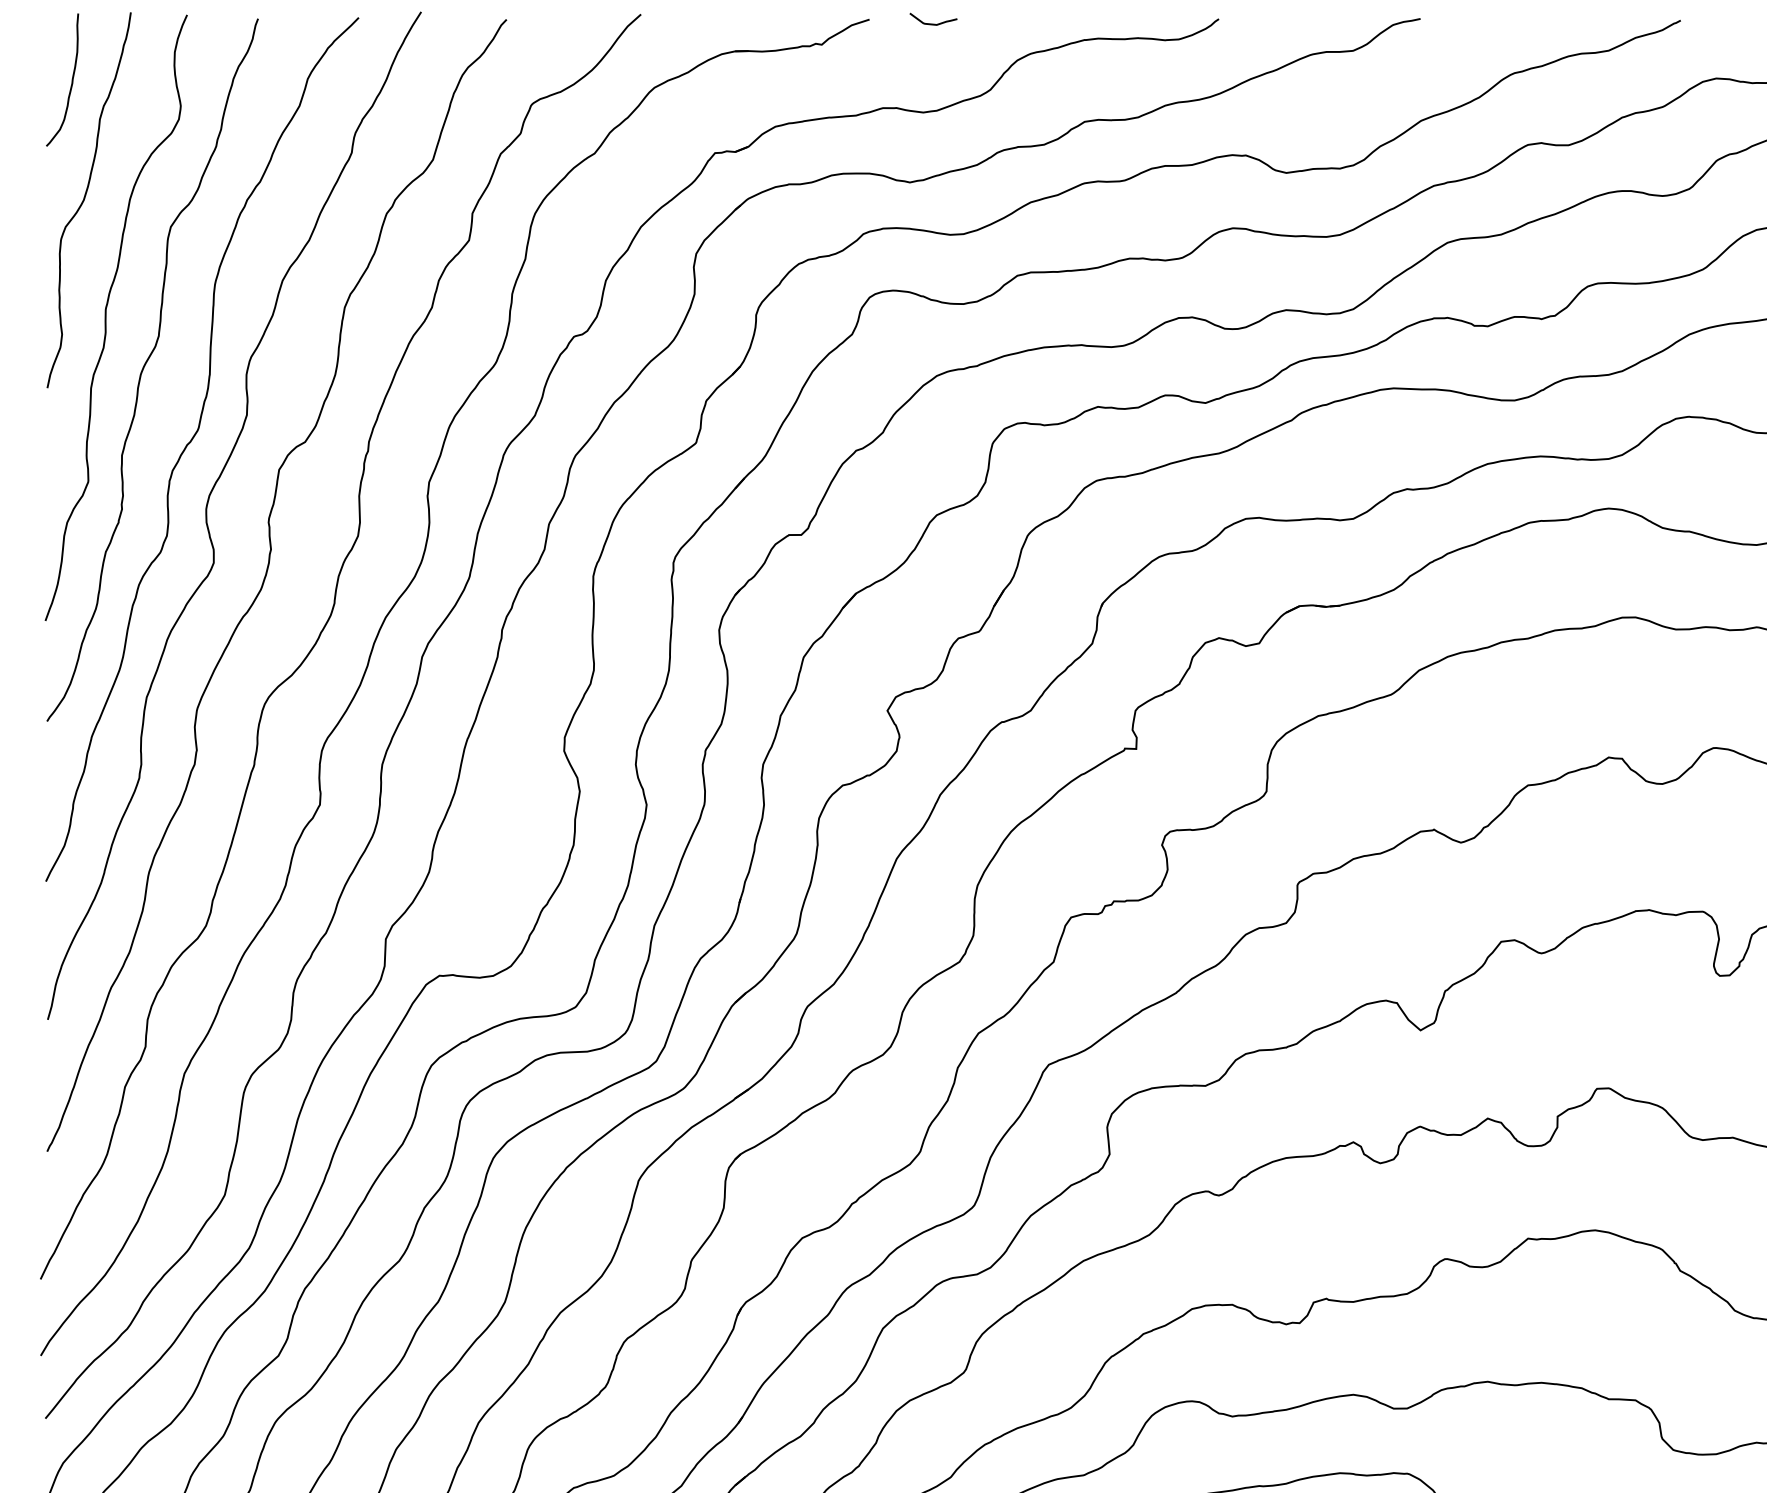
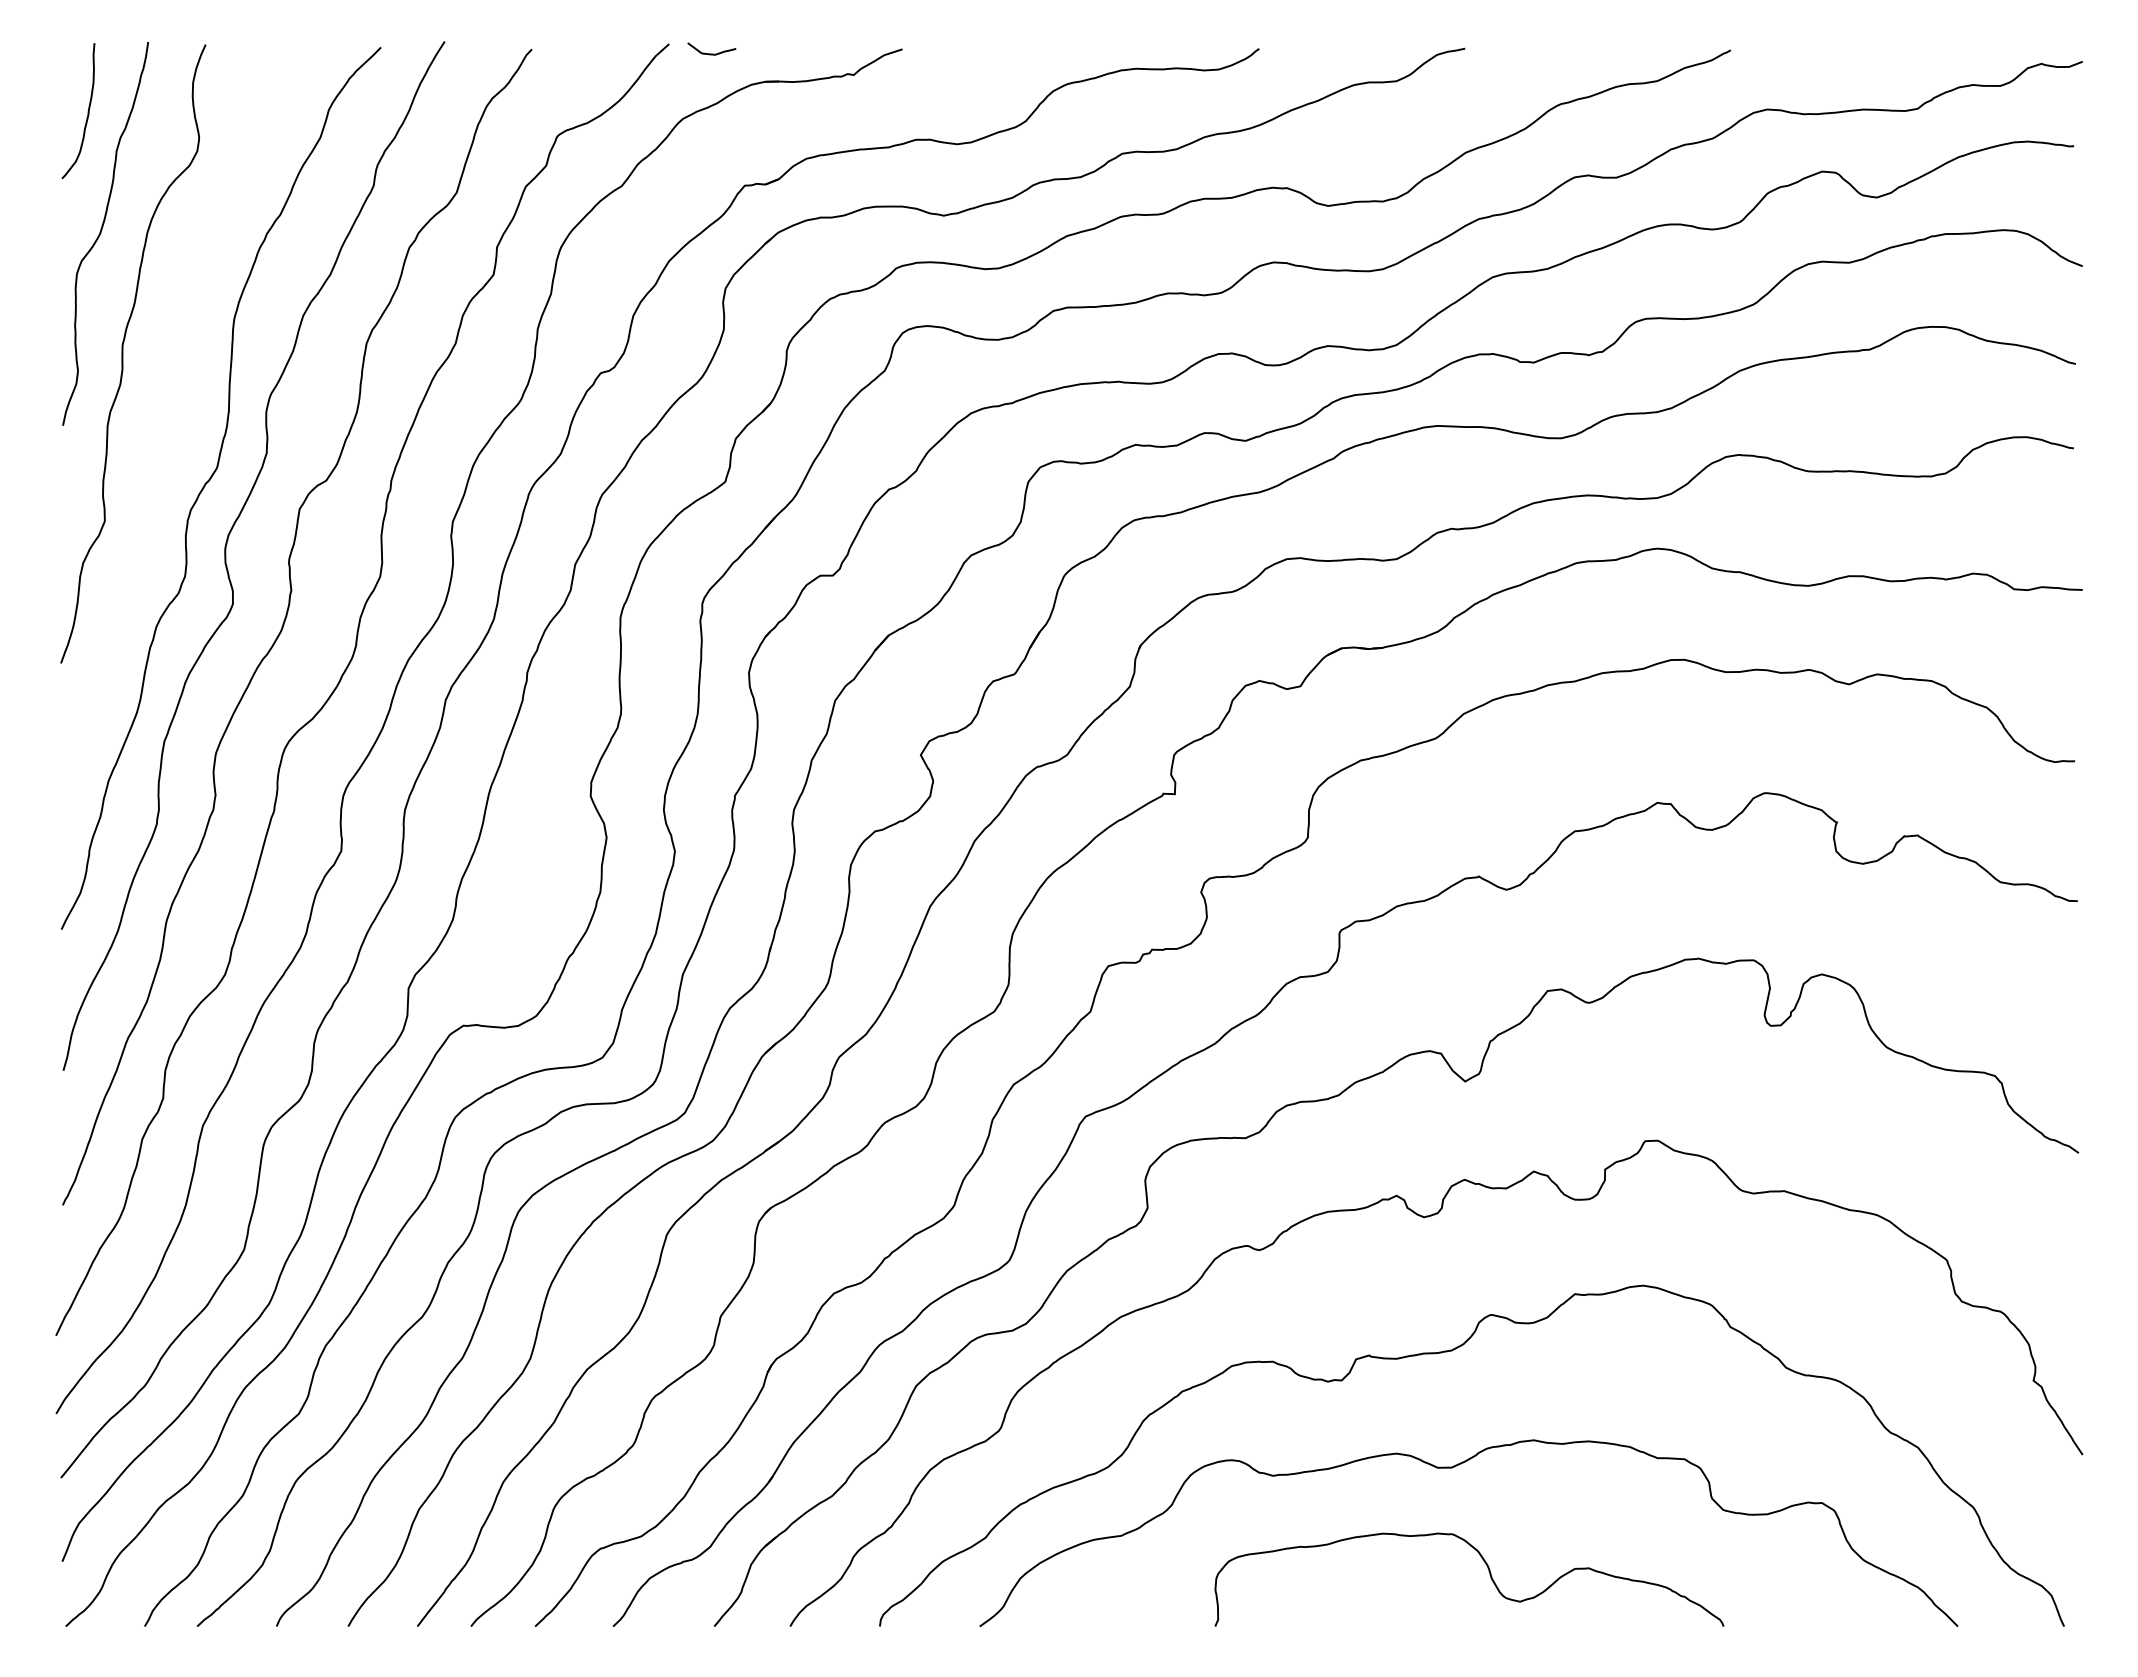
curve: (933, 23) -> (711, 53), moved
curve: (144, 367) -> (162, 404), removed

